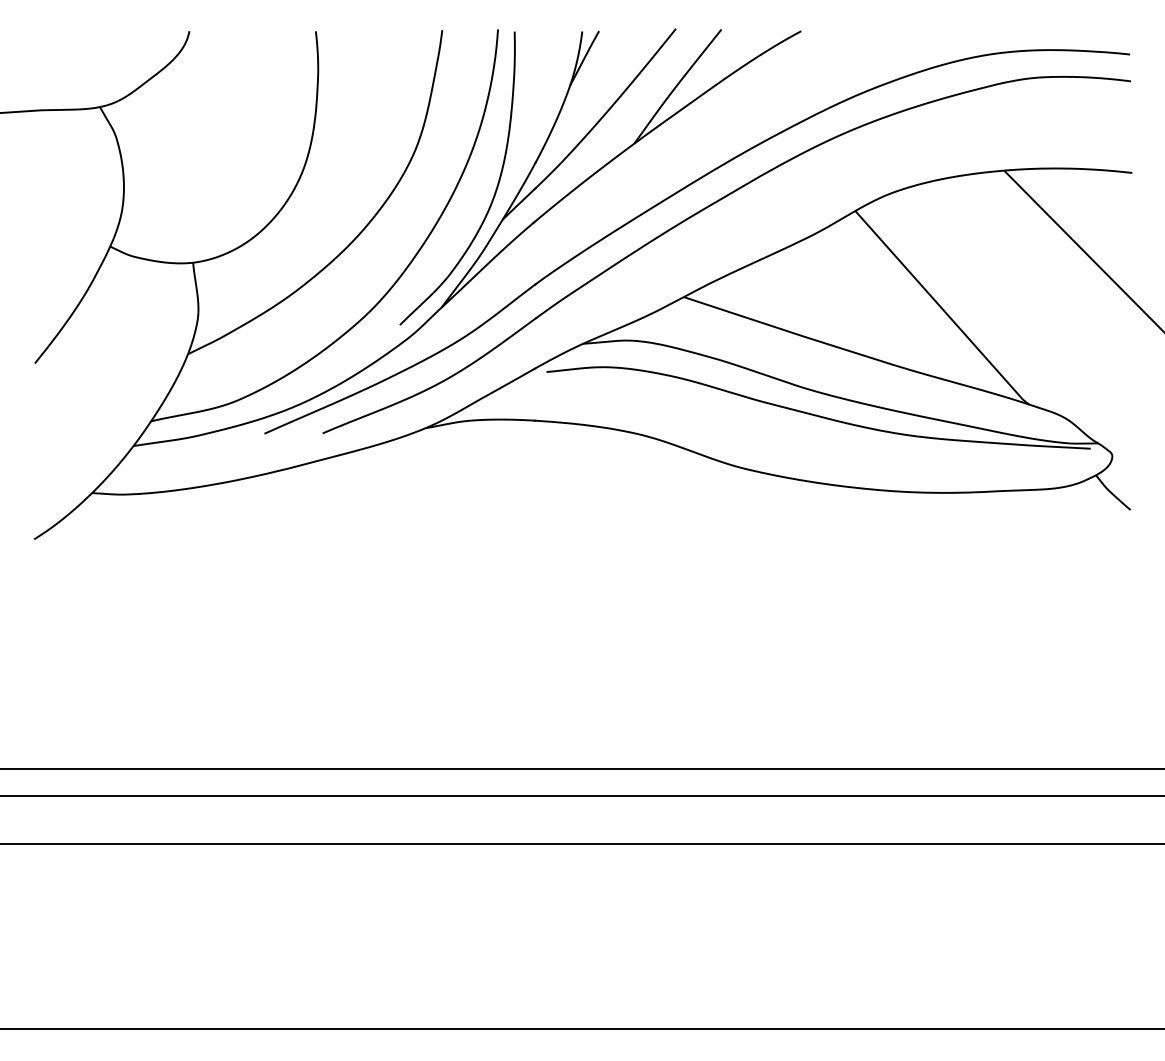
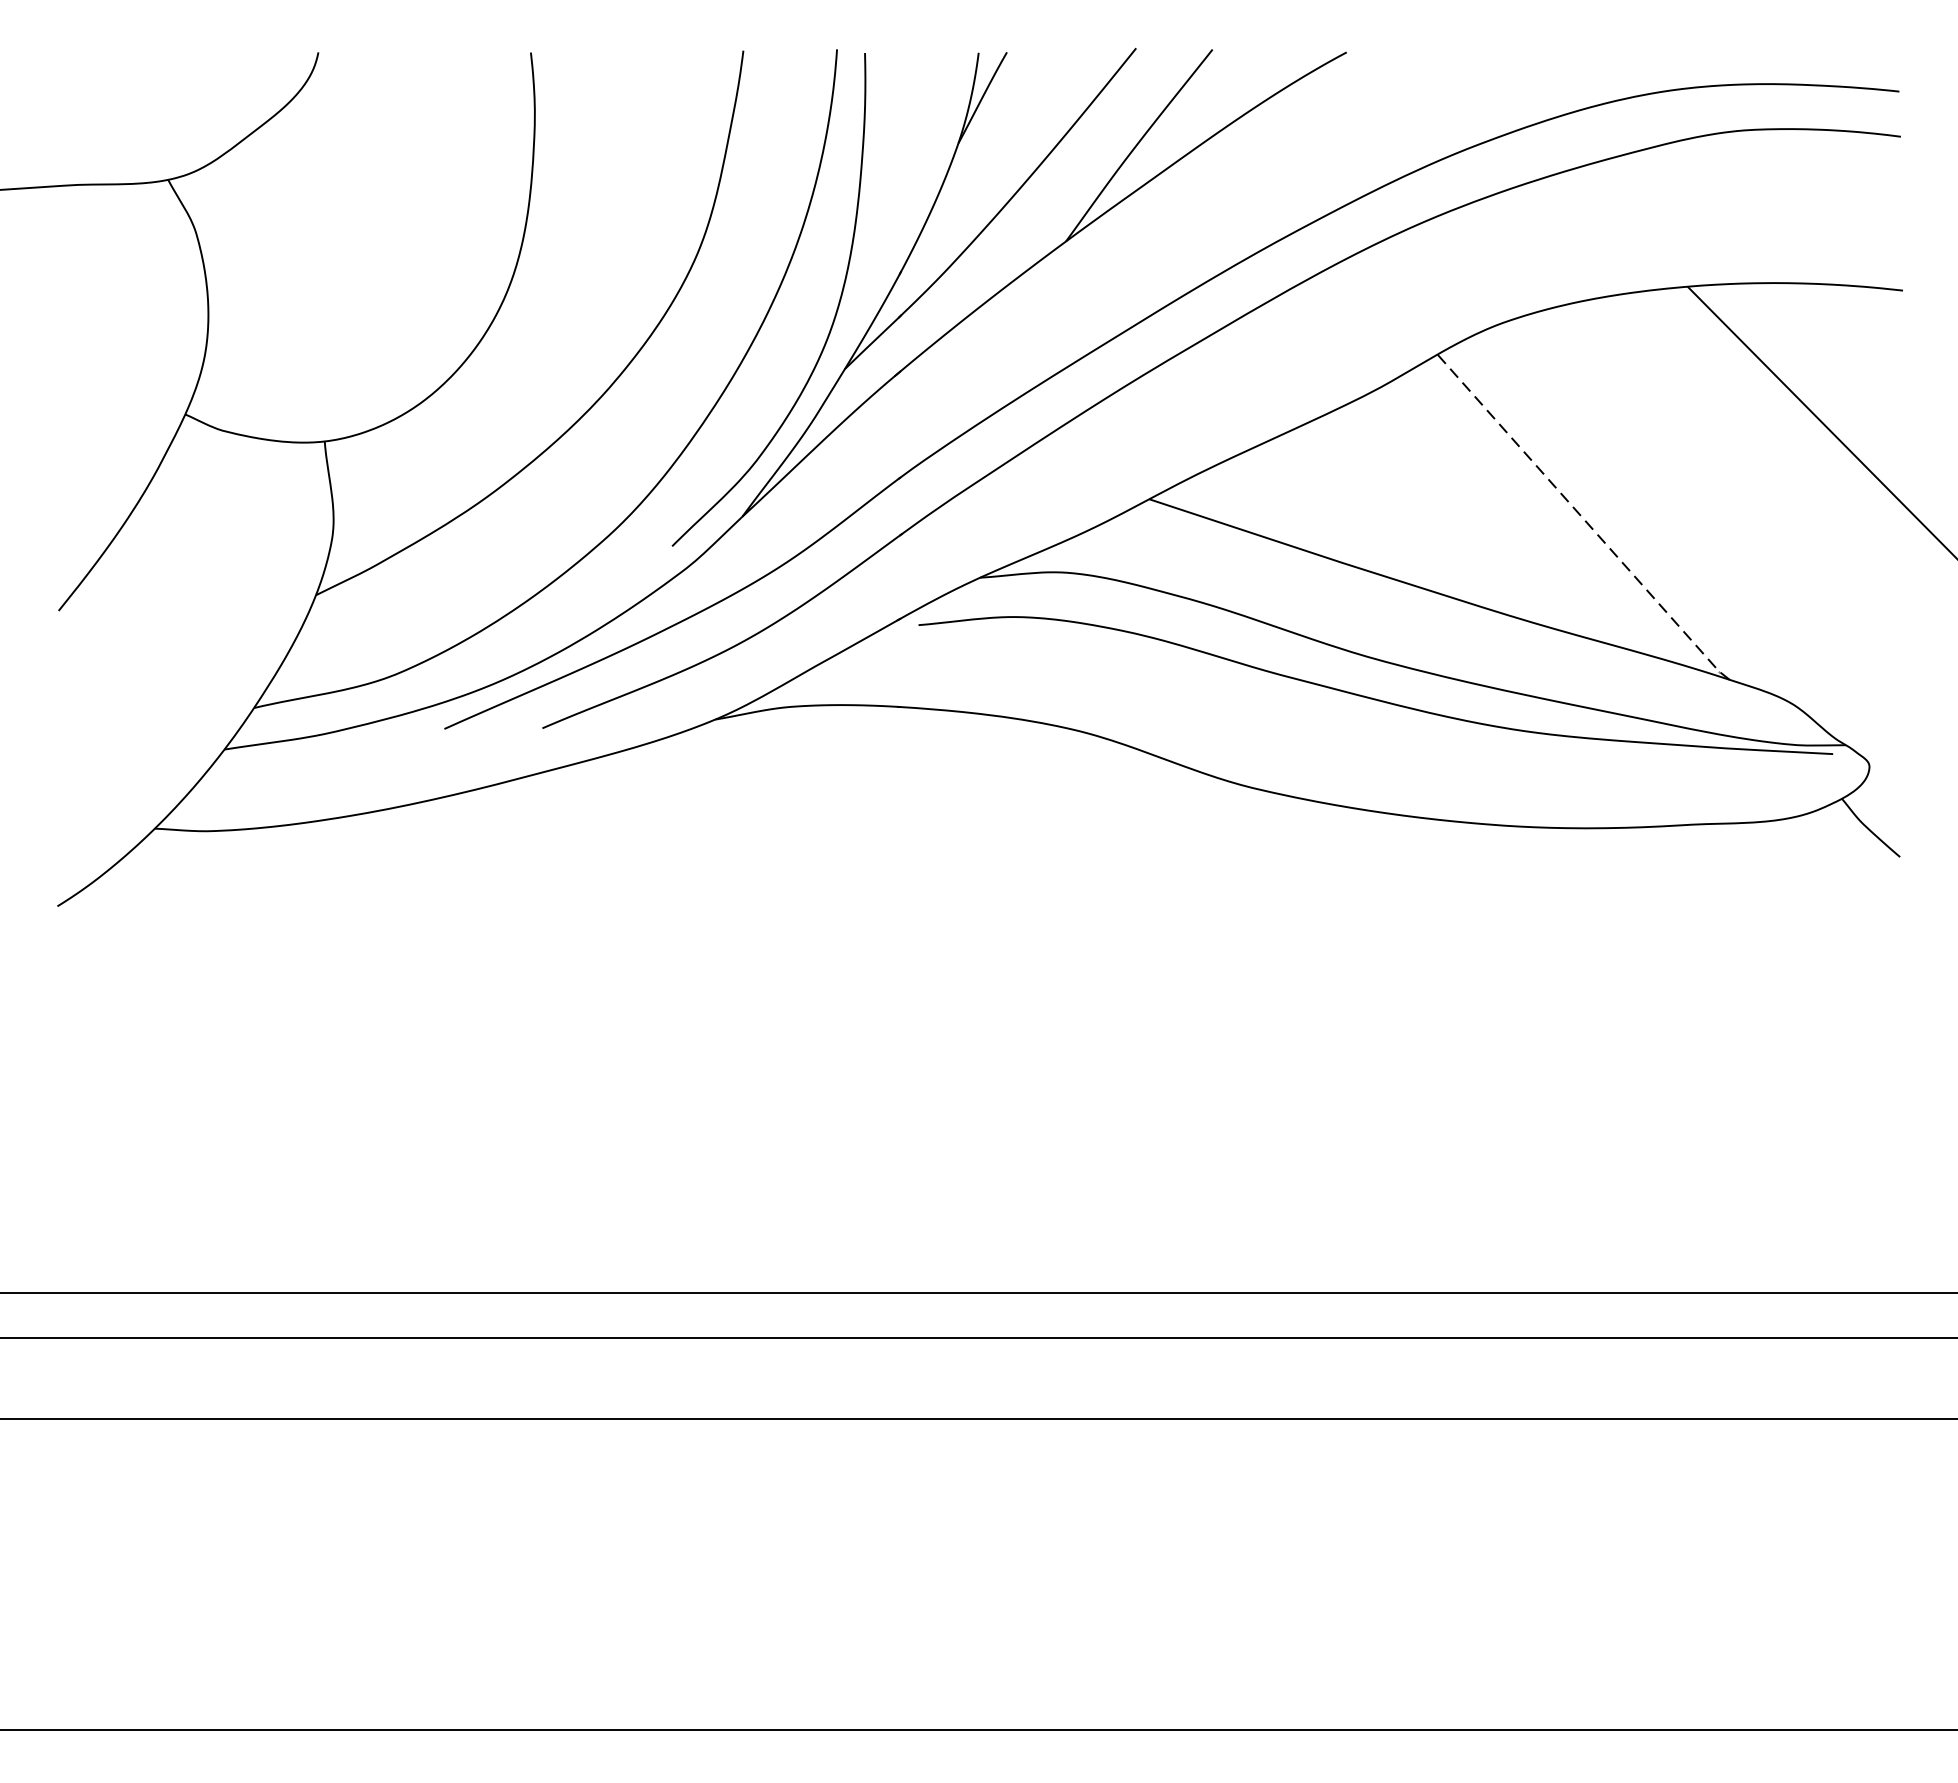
line: (942, 309) -> (1584, 520), solid -> dashed

